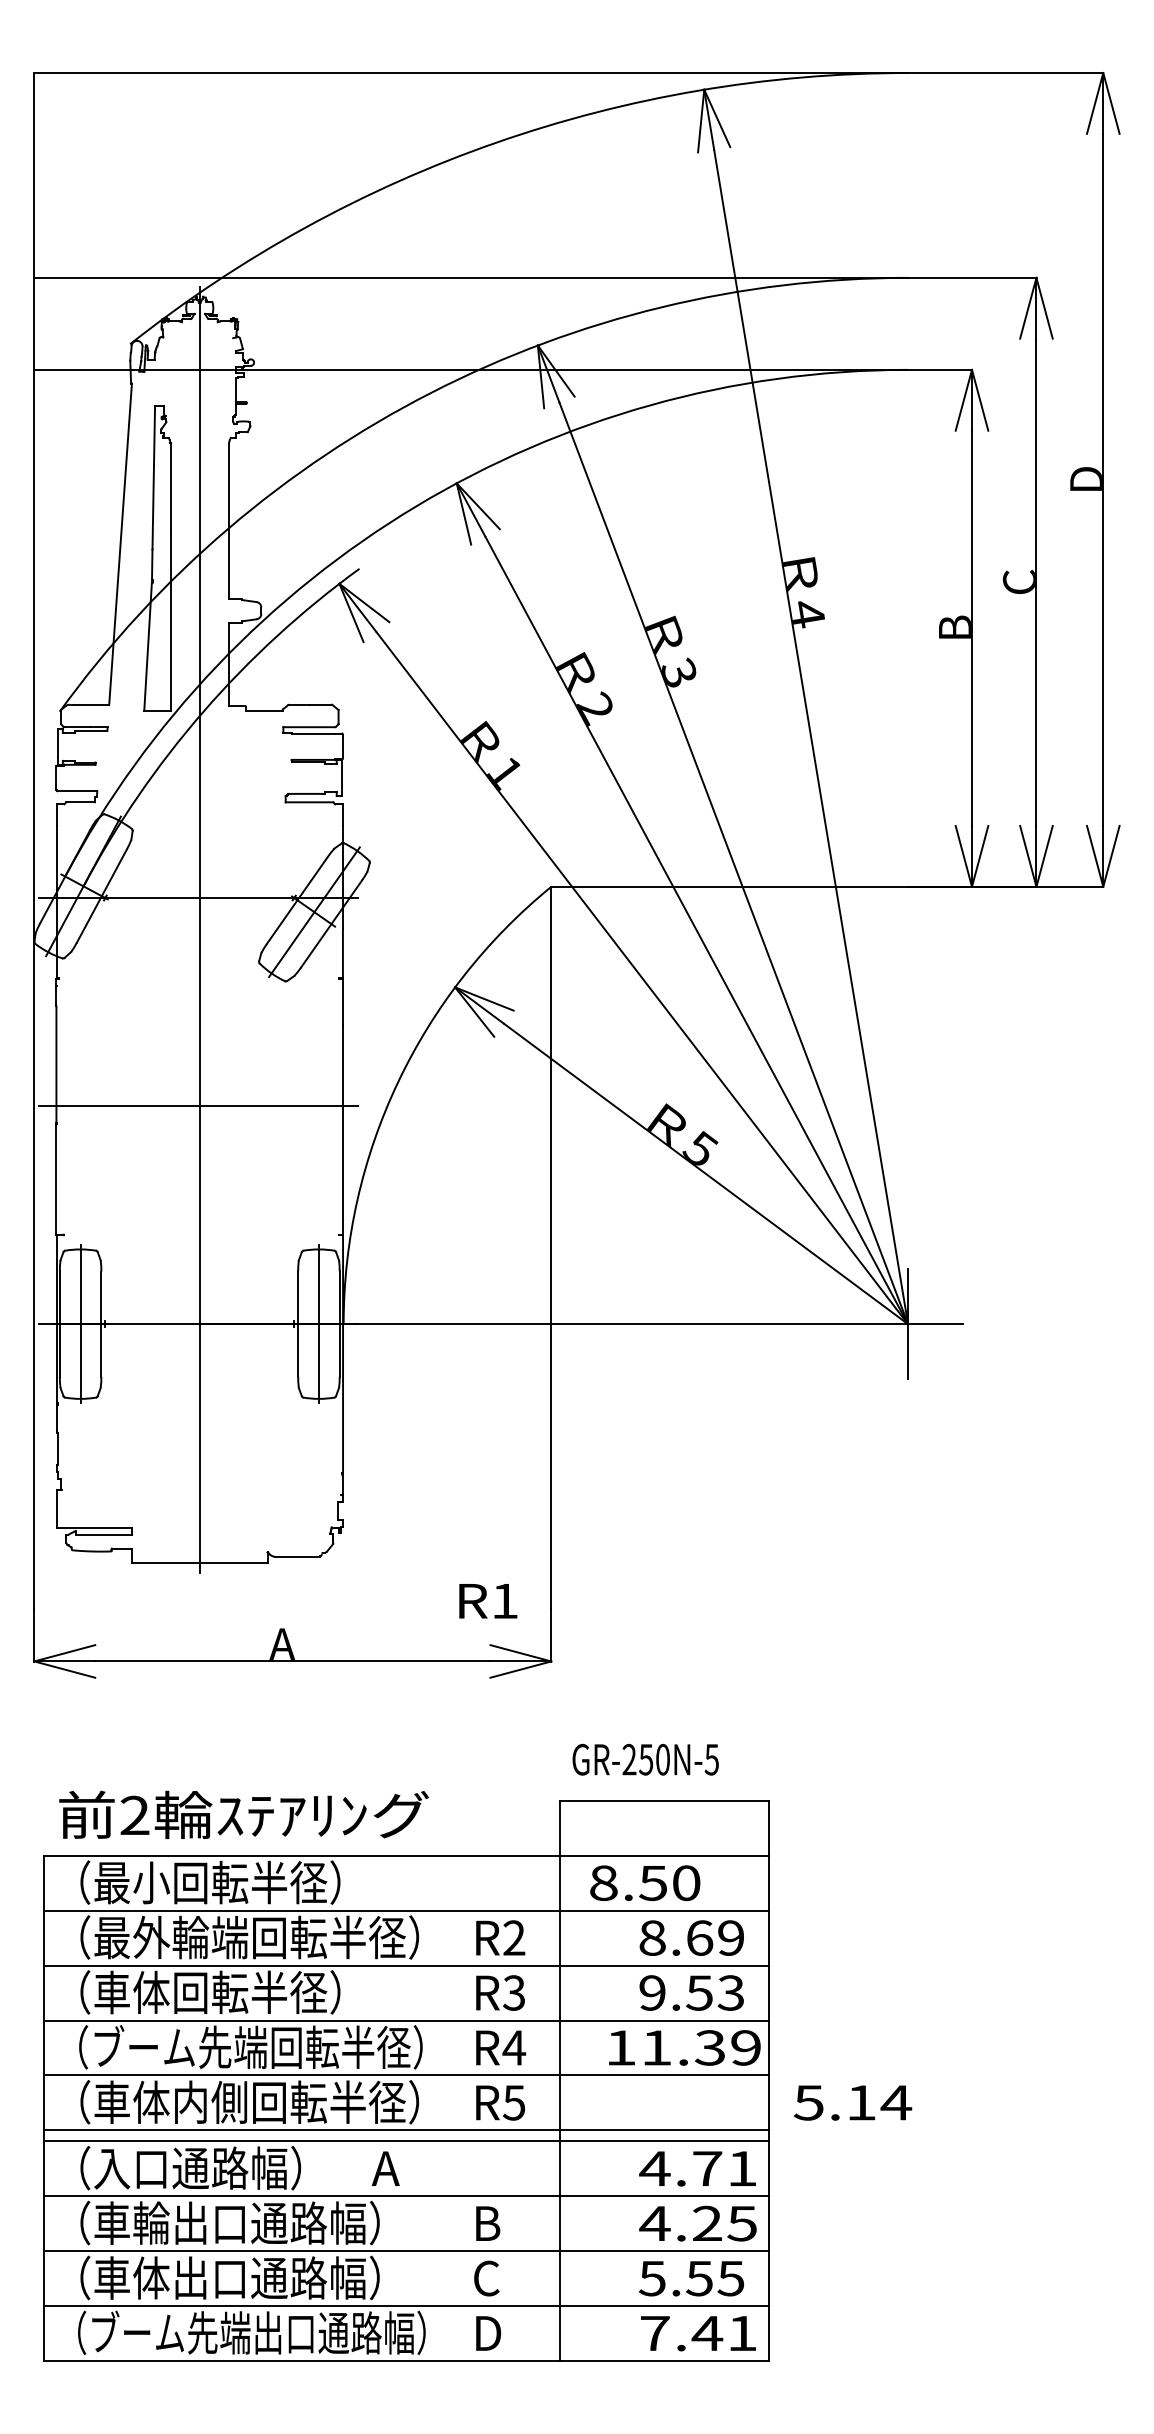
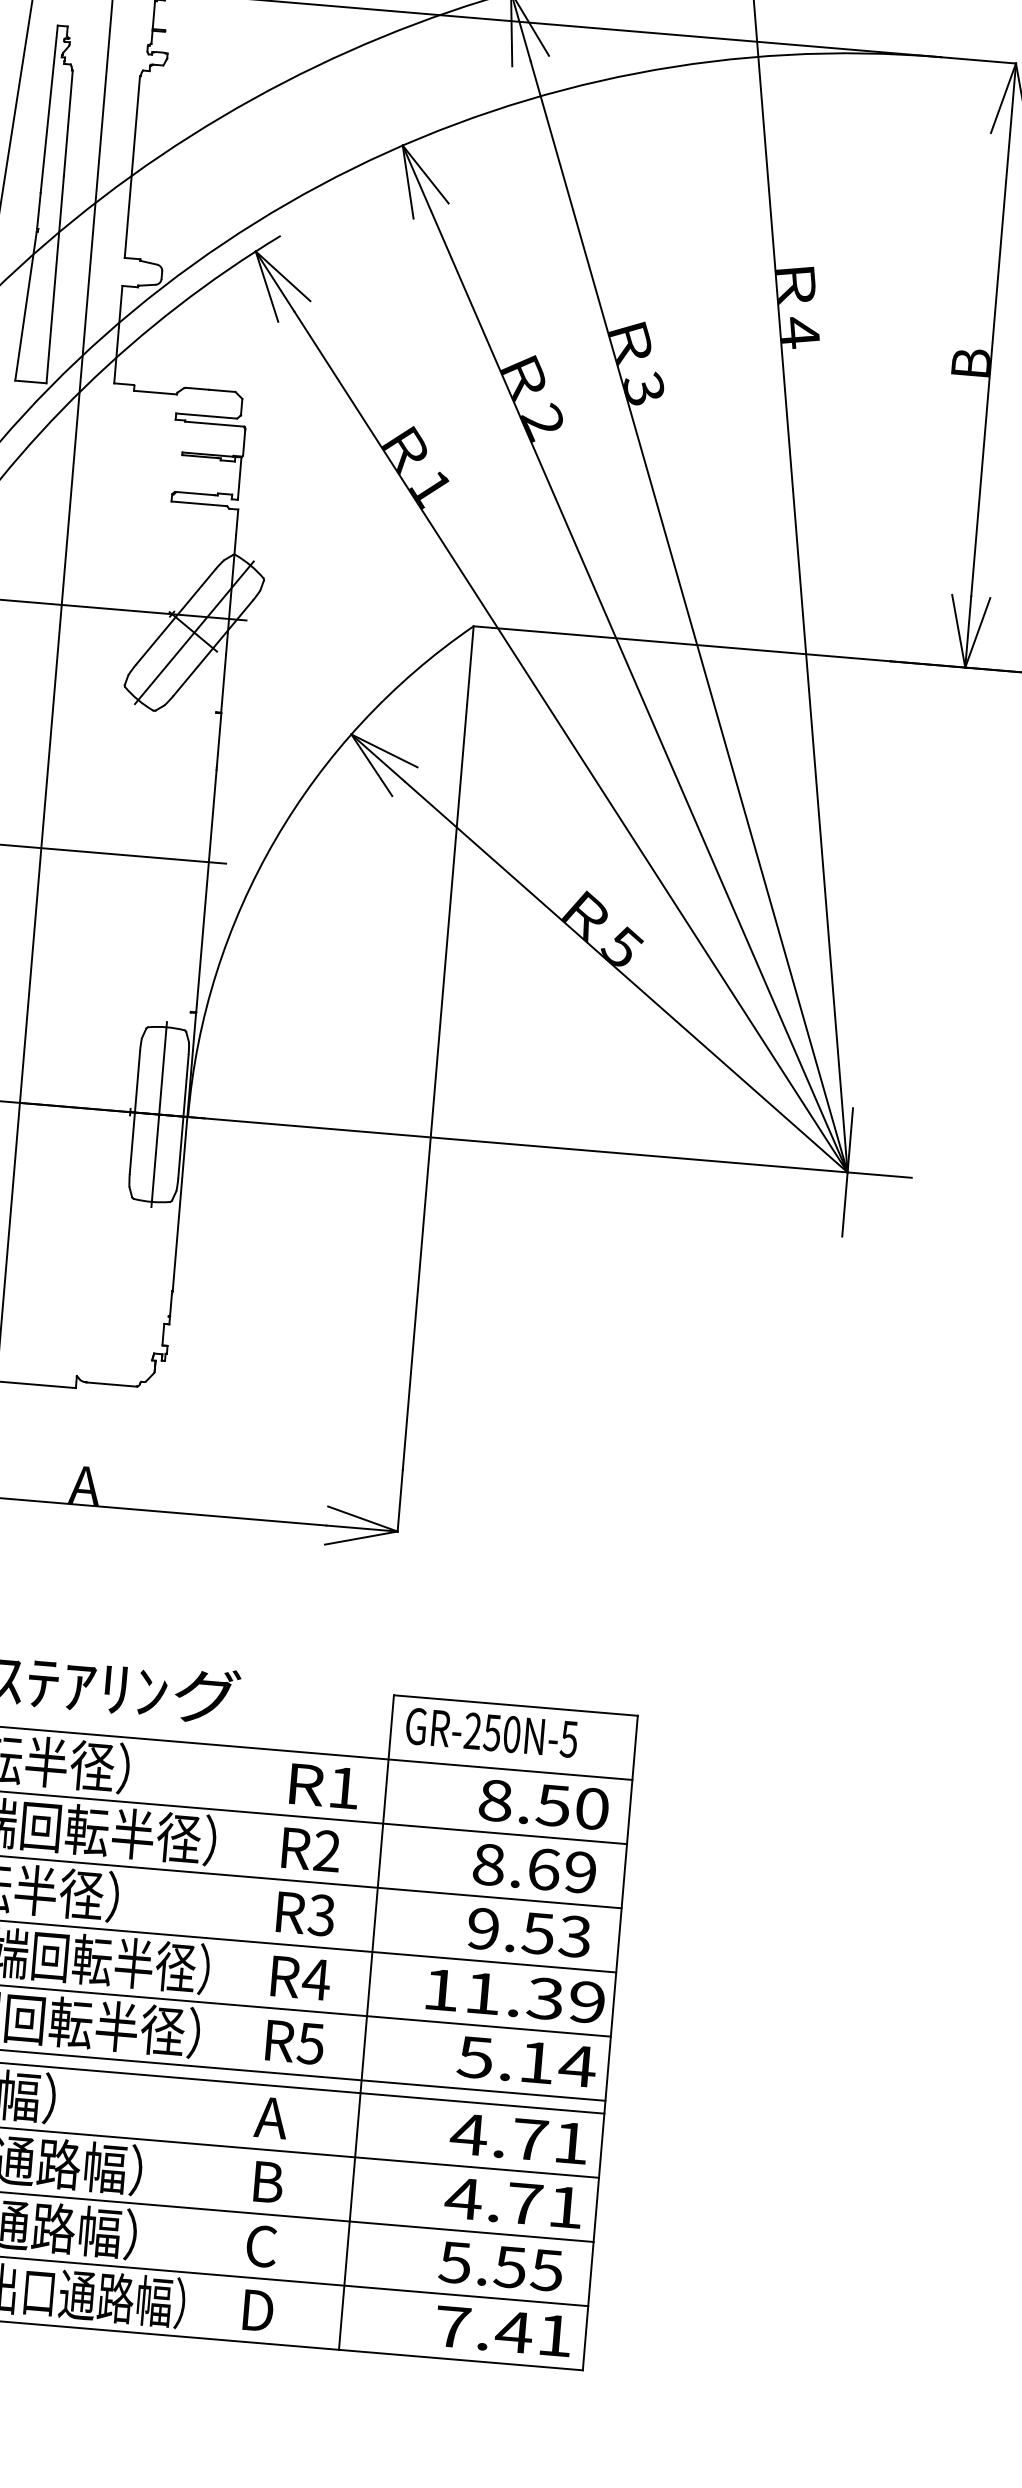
text: (488, 1601) -> (324, 1786), moved
text: (645, 1759) -> (491, 1732), moved
text: (645, 1883) -> (544, 1805), moved
text: (852, 2102) -> (526, 2061), moved
text: (385, 2168) -> (270, 2117), moved
text: (724, 2223) -> (544, 2205), 4.25 -> 4.71

